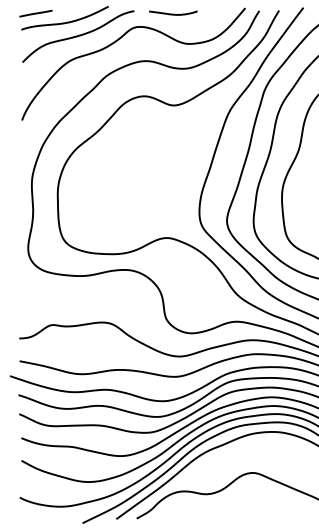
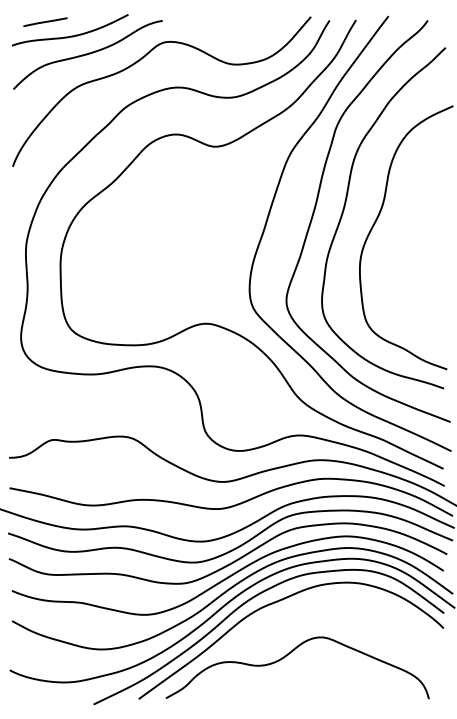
line: (36, 13) -> (45, 22), moved
curve: (173, 13) -> (214, 24), removed

